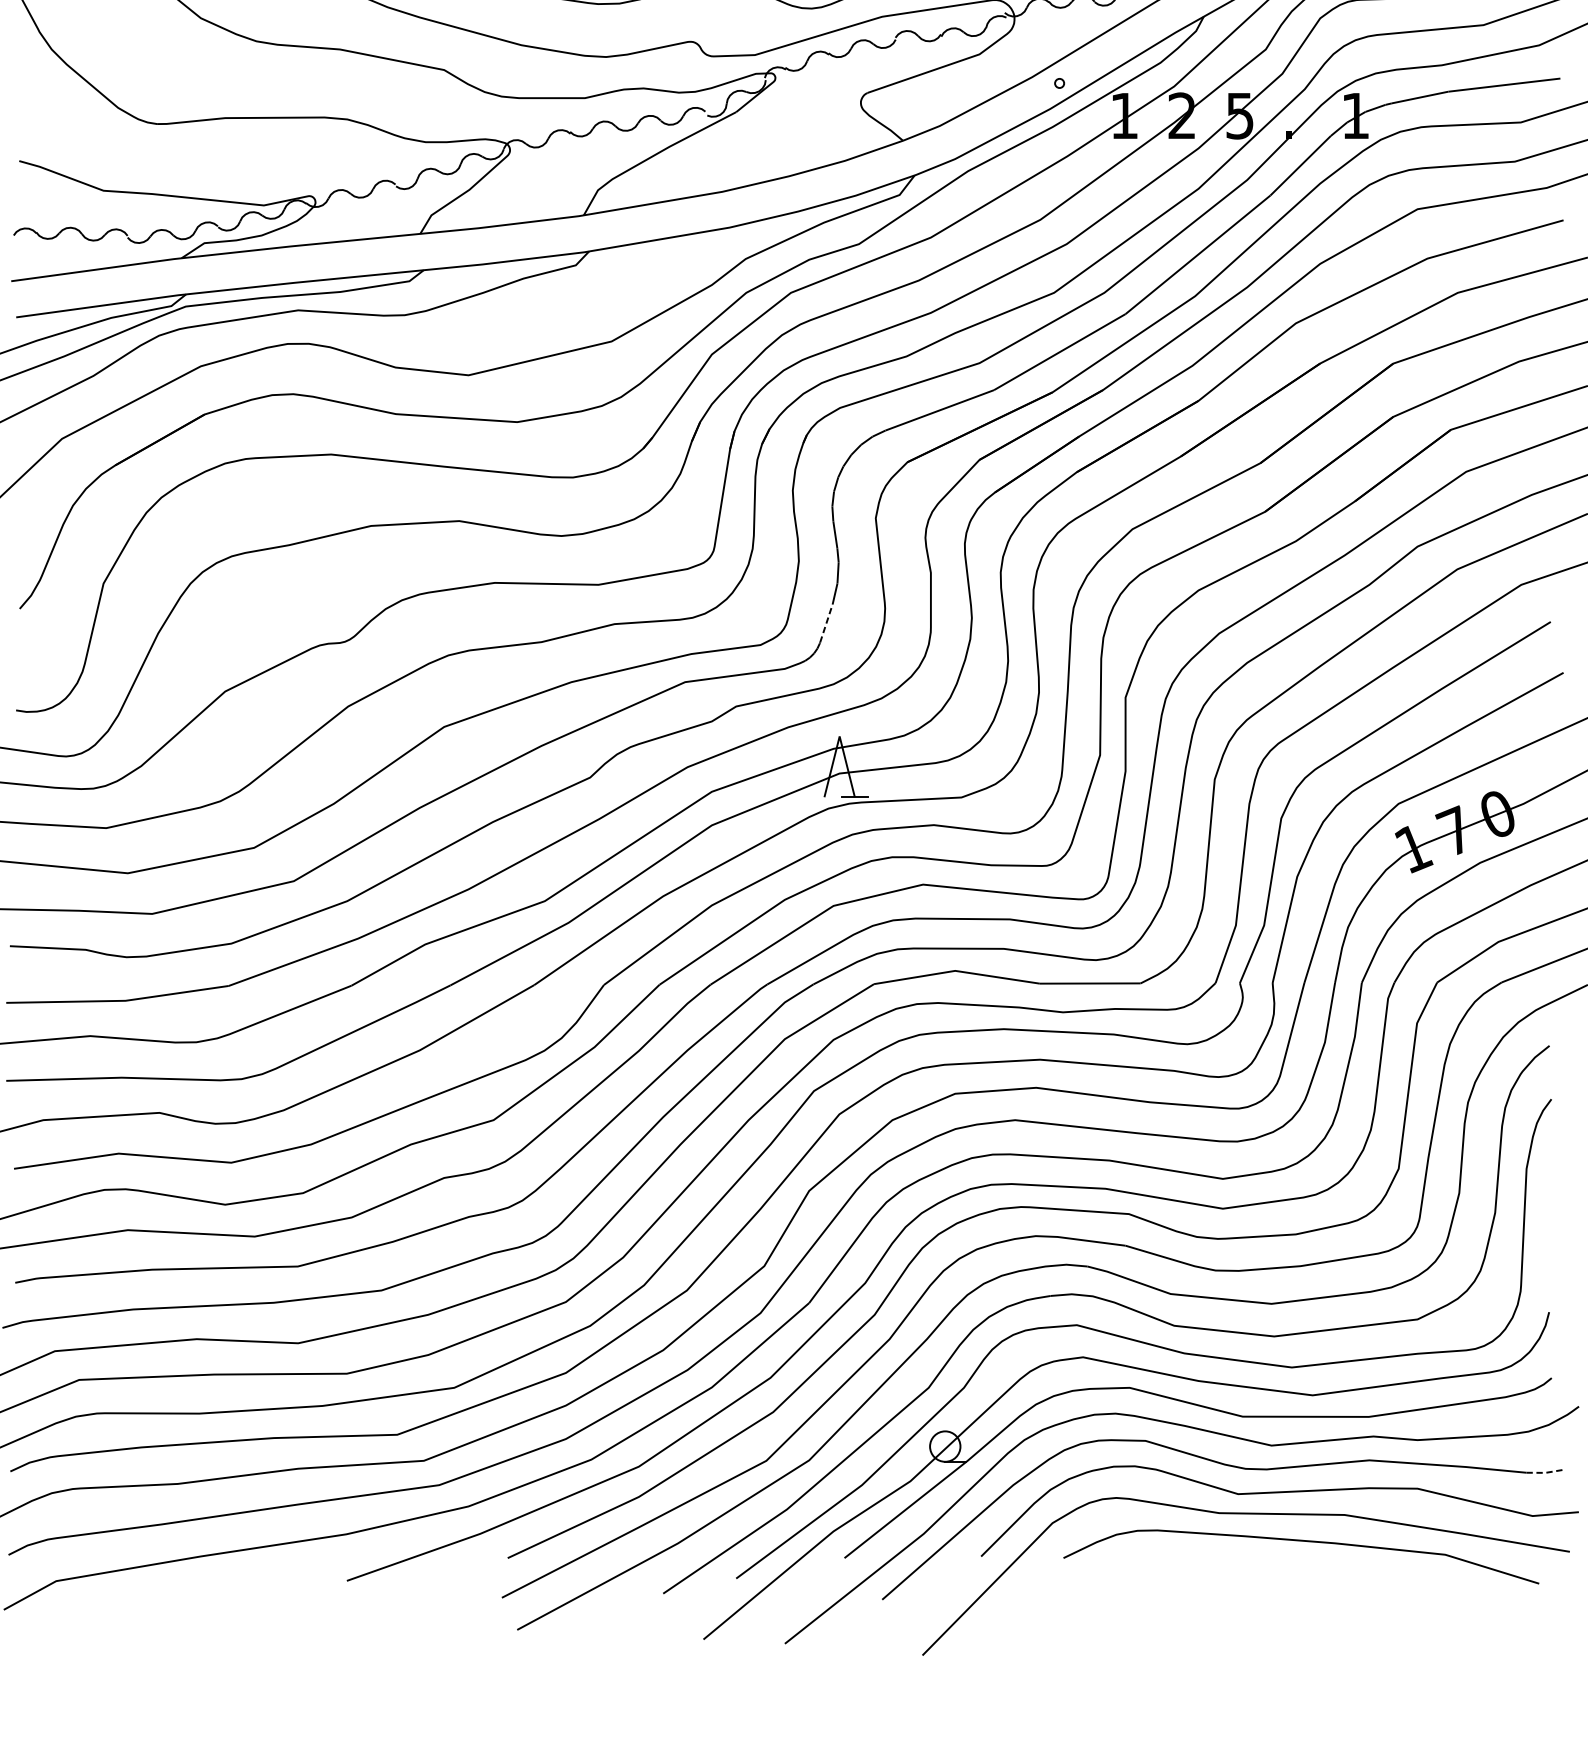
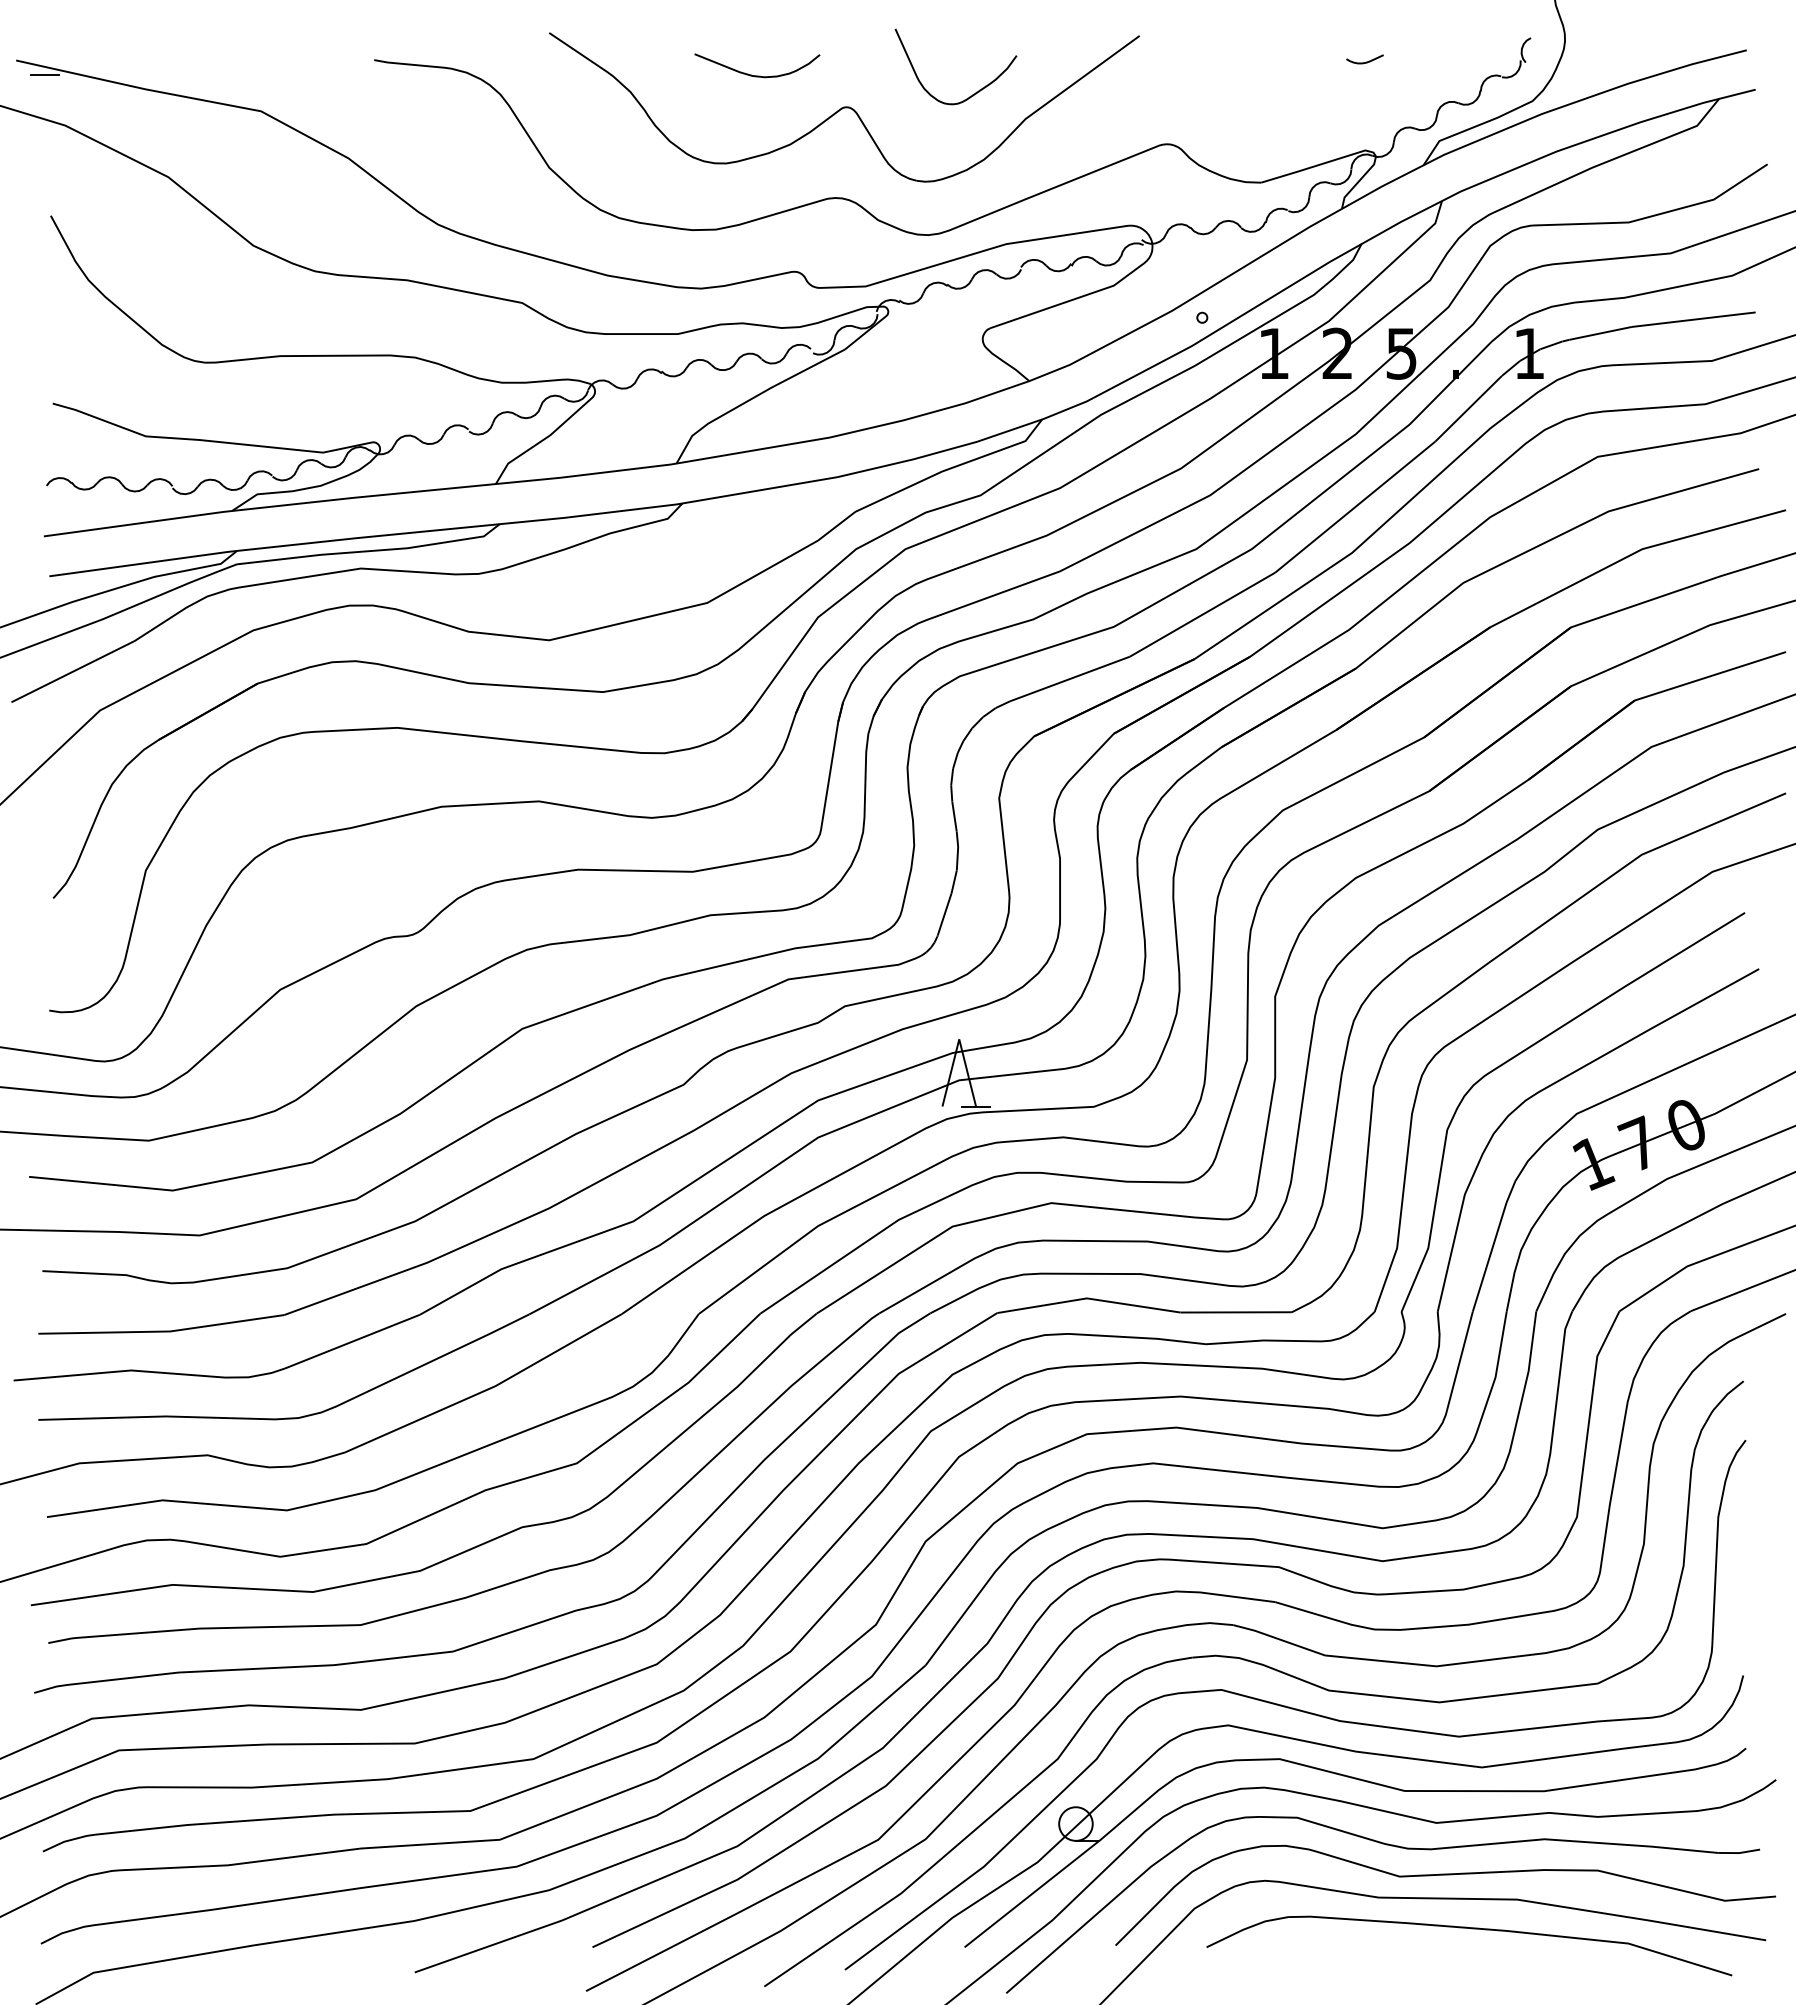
line: (826, 622) -> (944, 913), dashed -> solid
line: (1545, 1473) -> (1739, 1853), dashed -> solid

